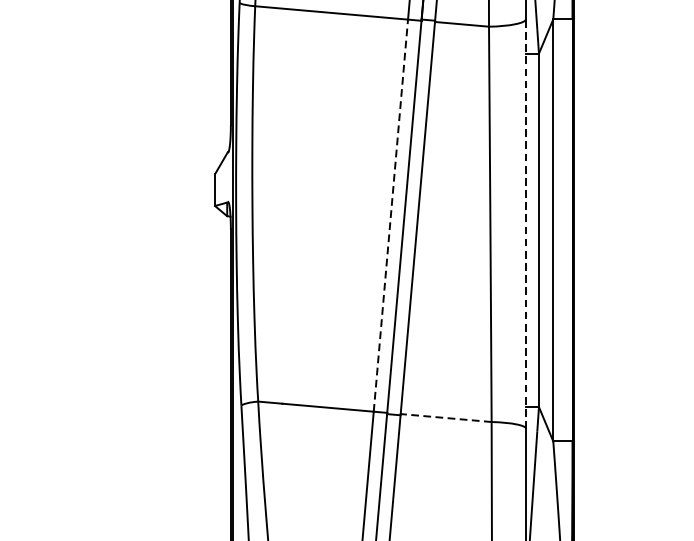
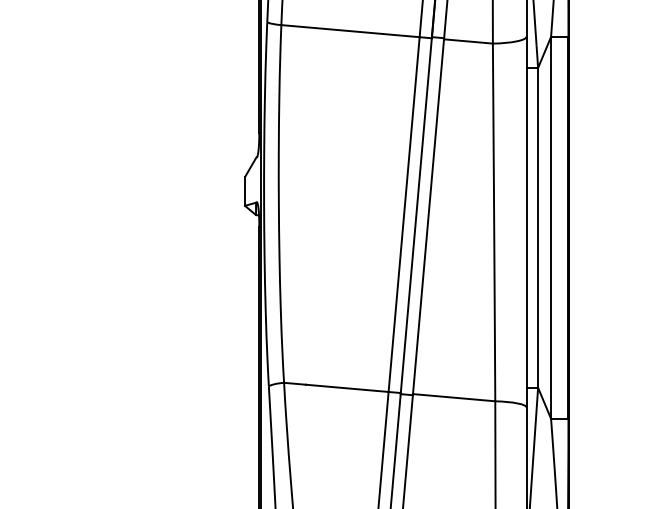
line: (391, 215) -> (404, 214), dashed -> solid
line: (526, 223) -> (526, 221), dashed -> solid
line: (445, 417) -> (453, 397), dashed -> solid

